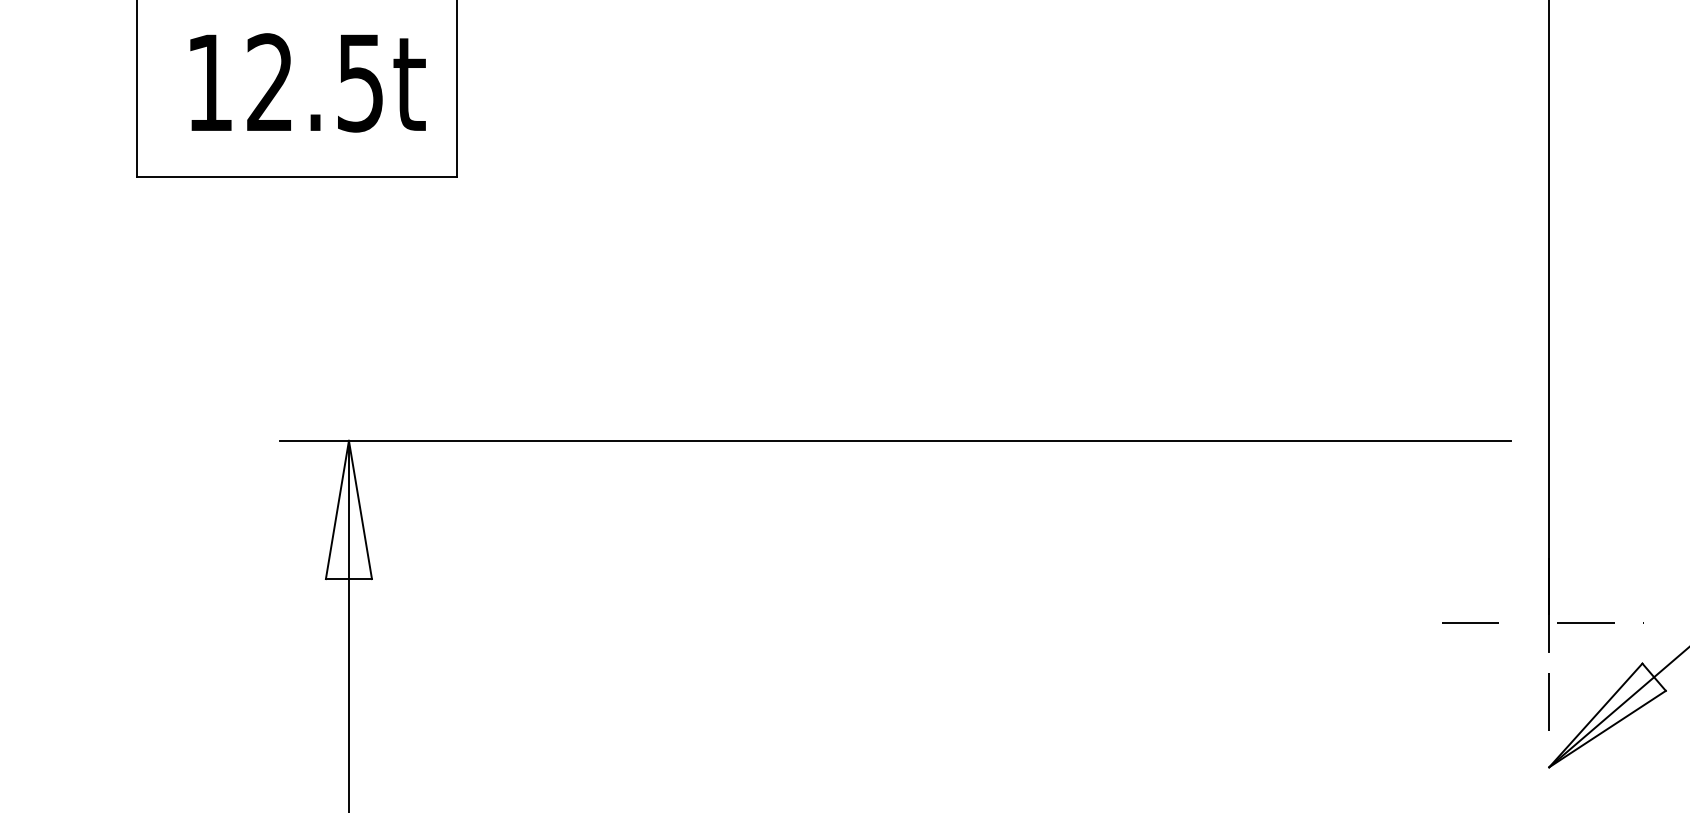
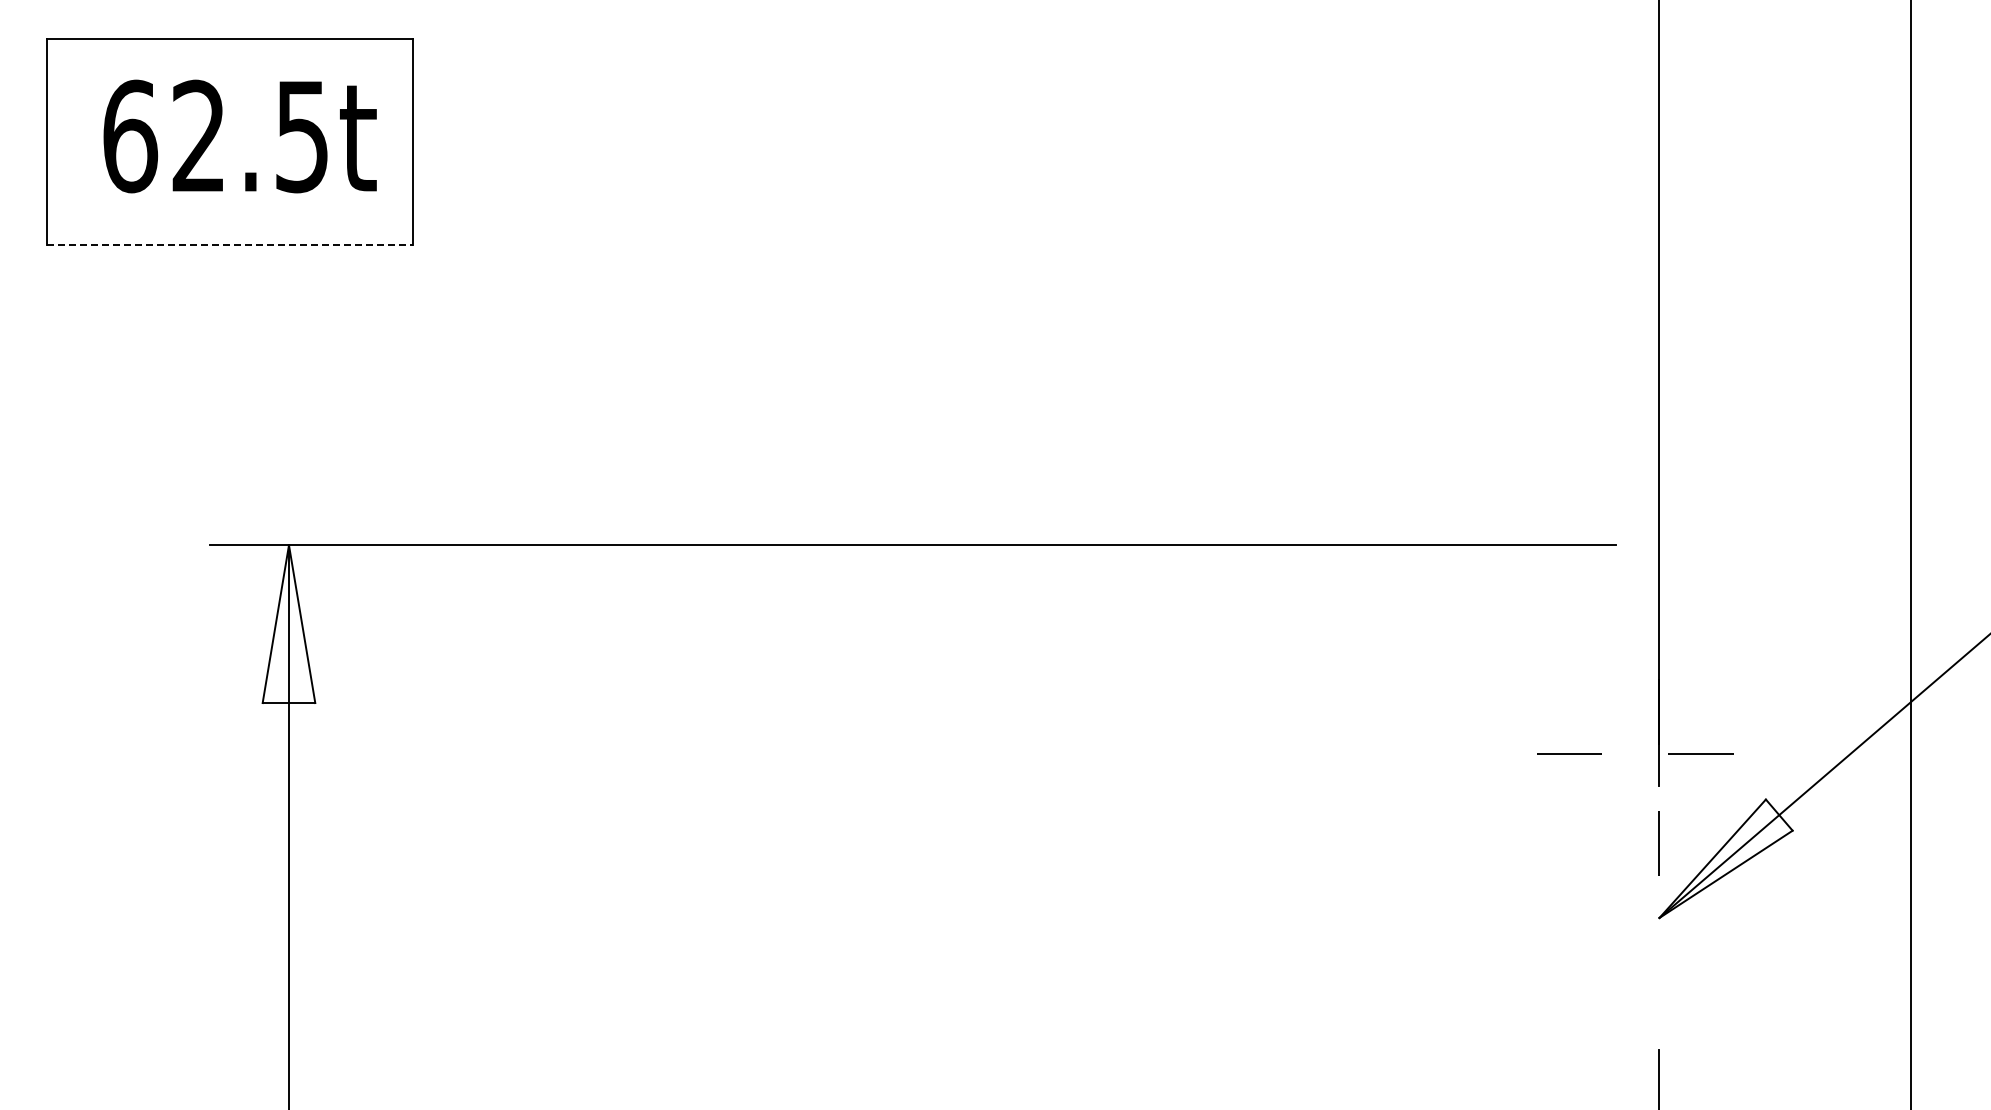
text: (210, 82) -> (130, 136), 12.5t -> 62.5t
line: (296, 177) -> (229, 244), solid -> dashed

